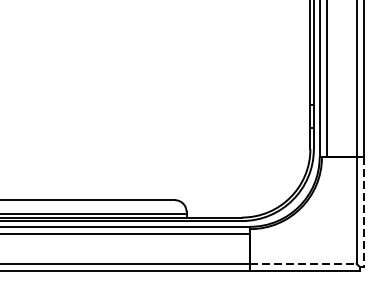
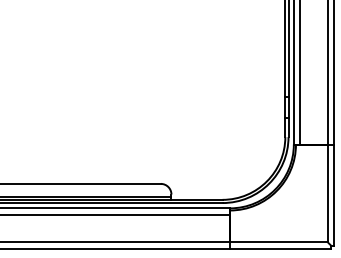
line: (363, 212) -> (334, 195), dashed -> solid
line: (302, 263) -> (278, 242), dashed -> solid

